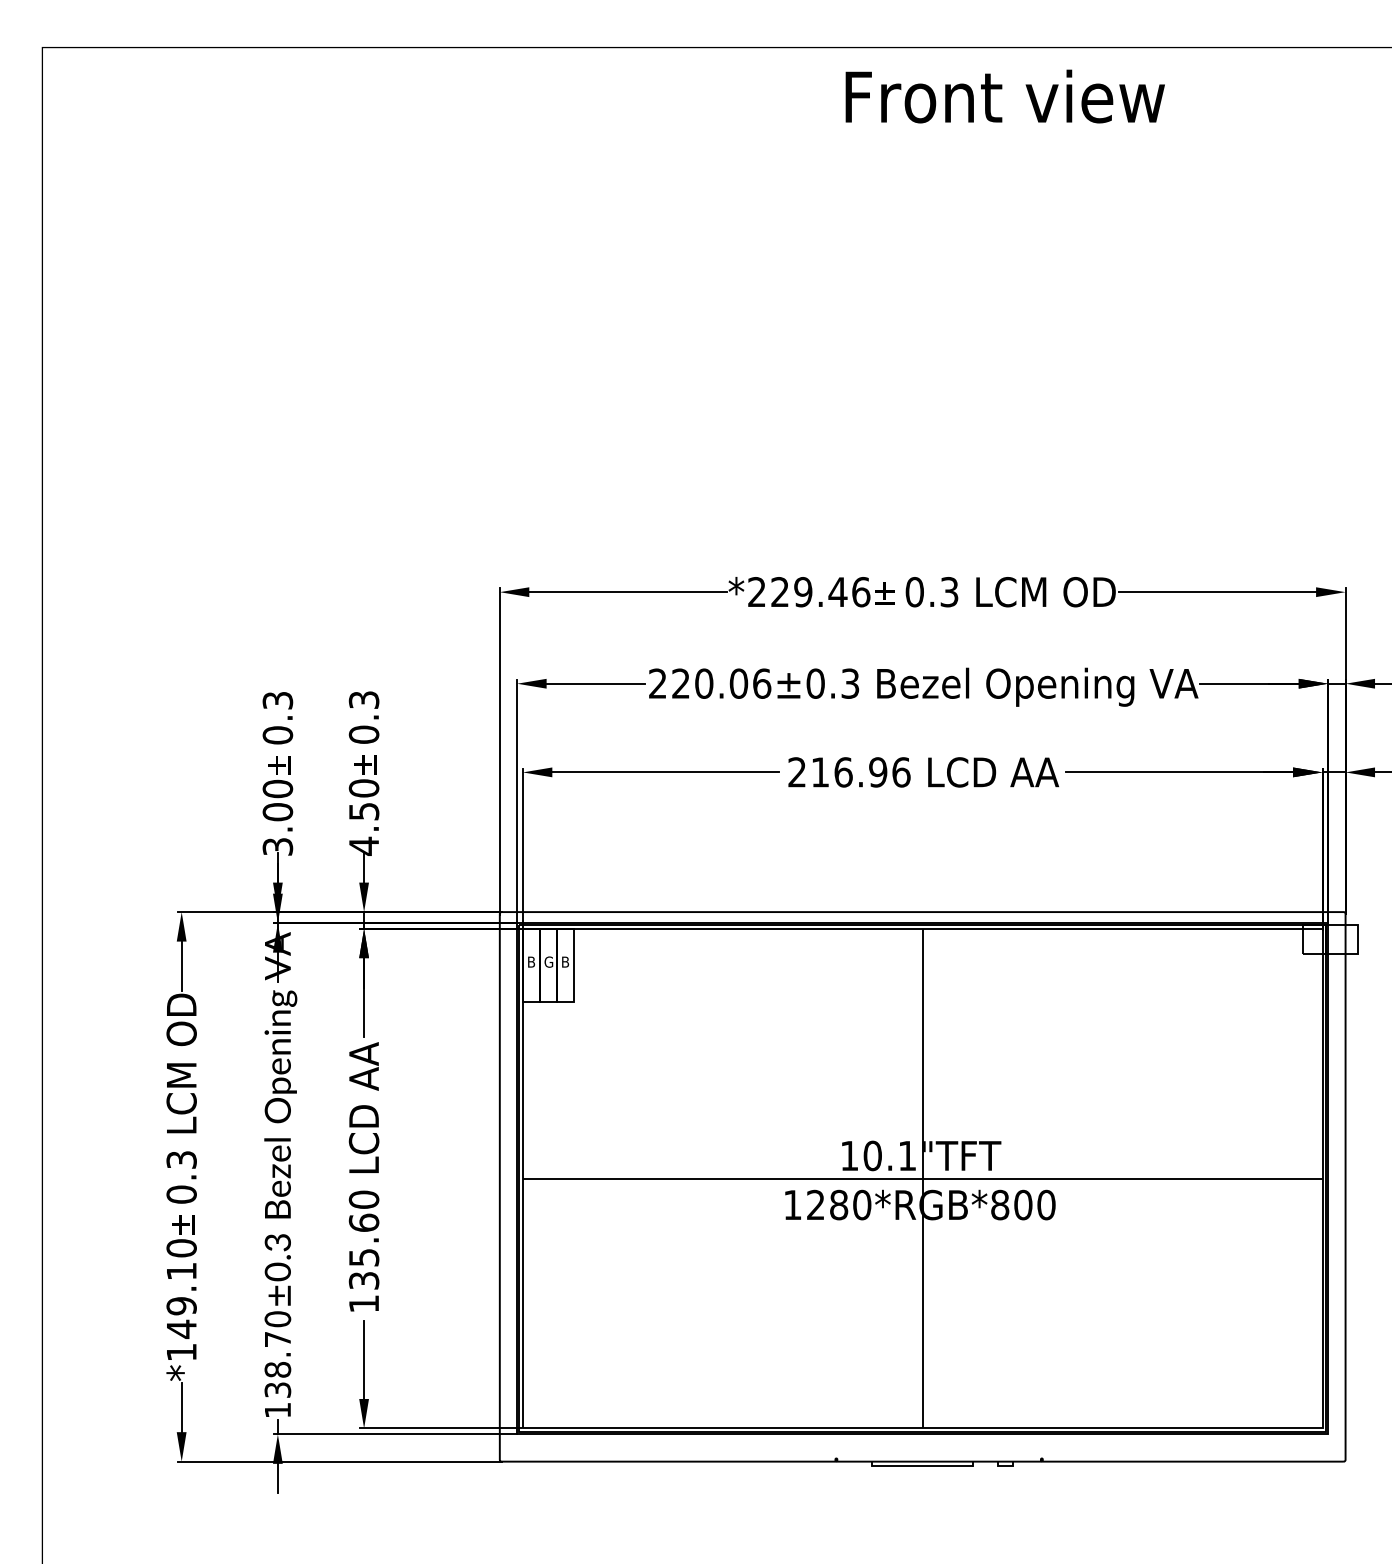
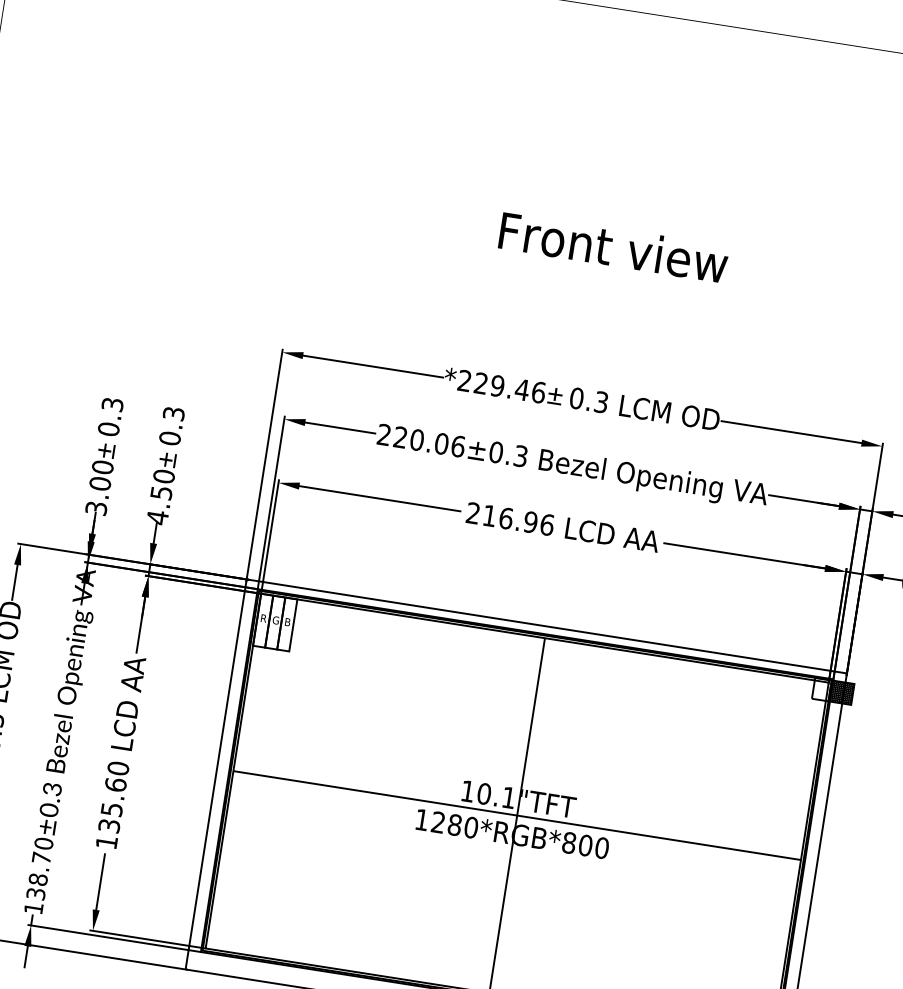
text: (1004, 96) -> (613, 247), moved
hatch: (1341, 939) -> (841, 692), added
text: (532, 961) -> (264, 618), B -> R

